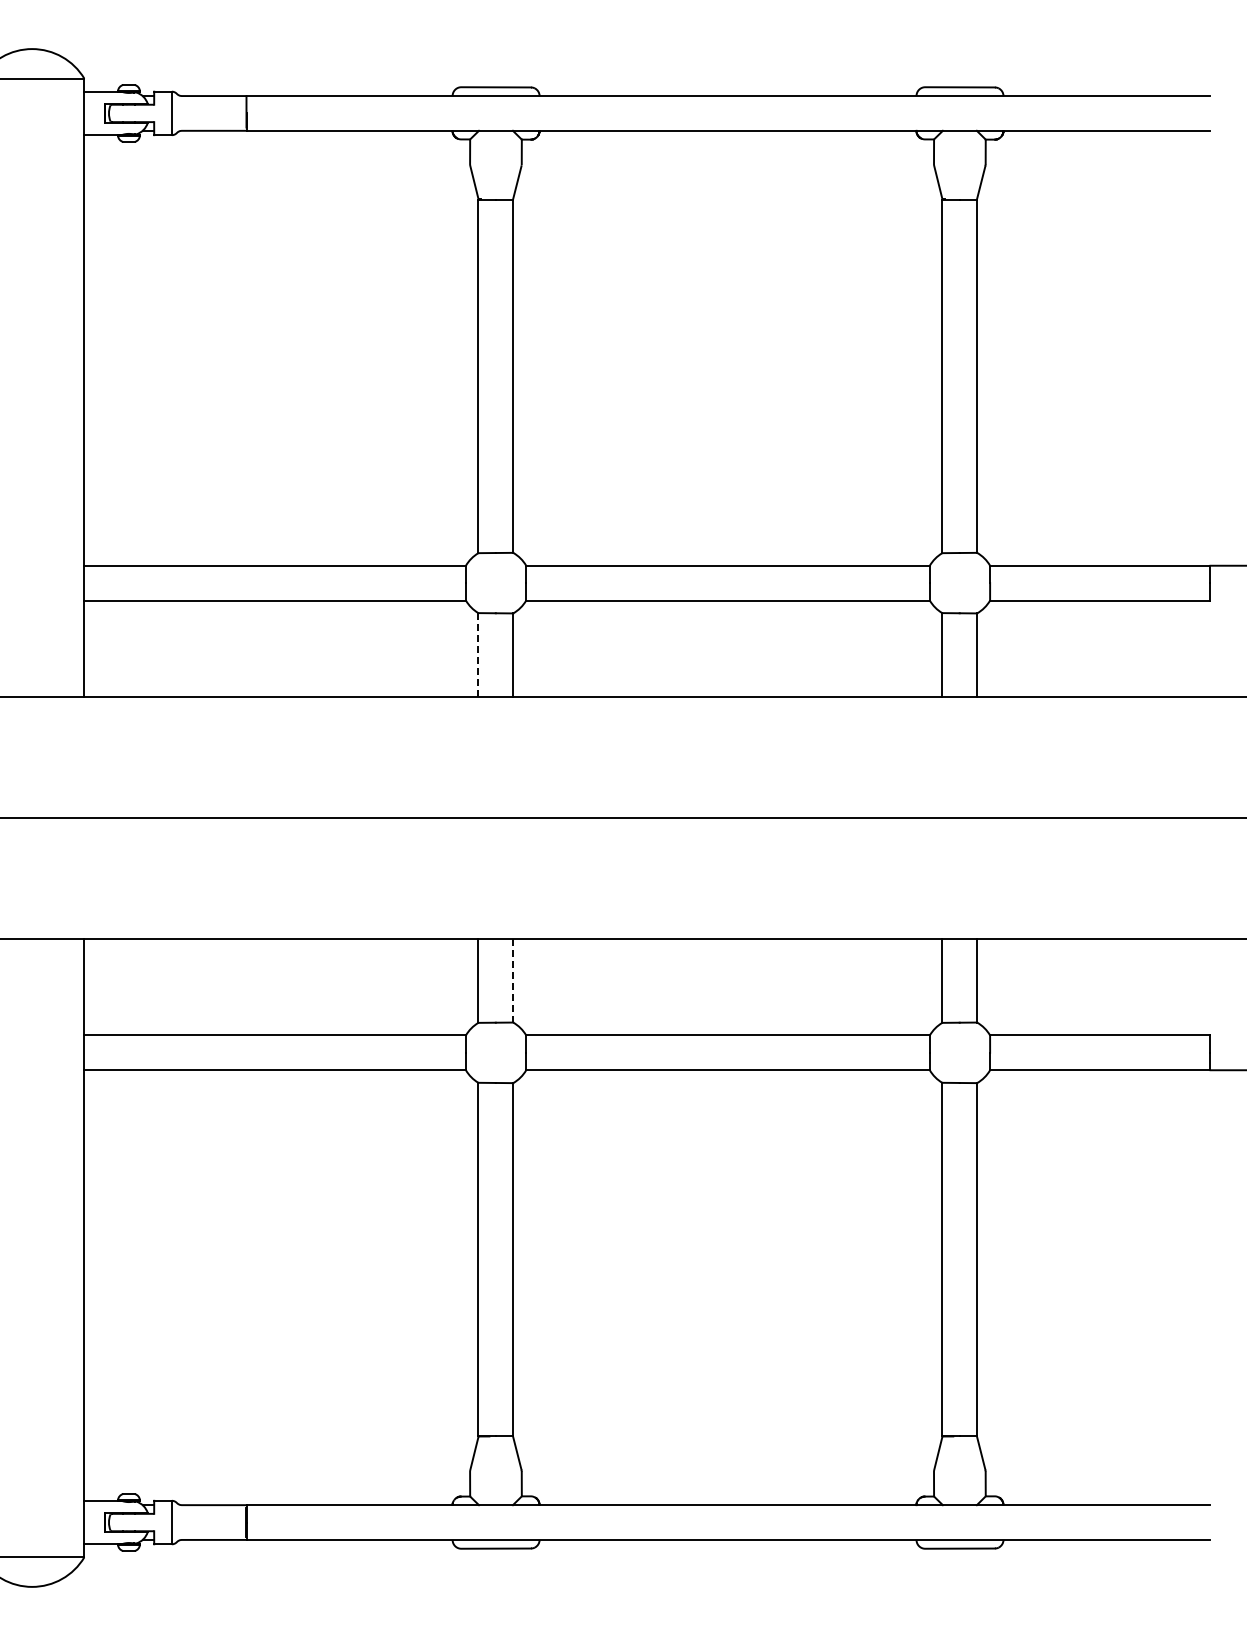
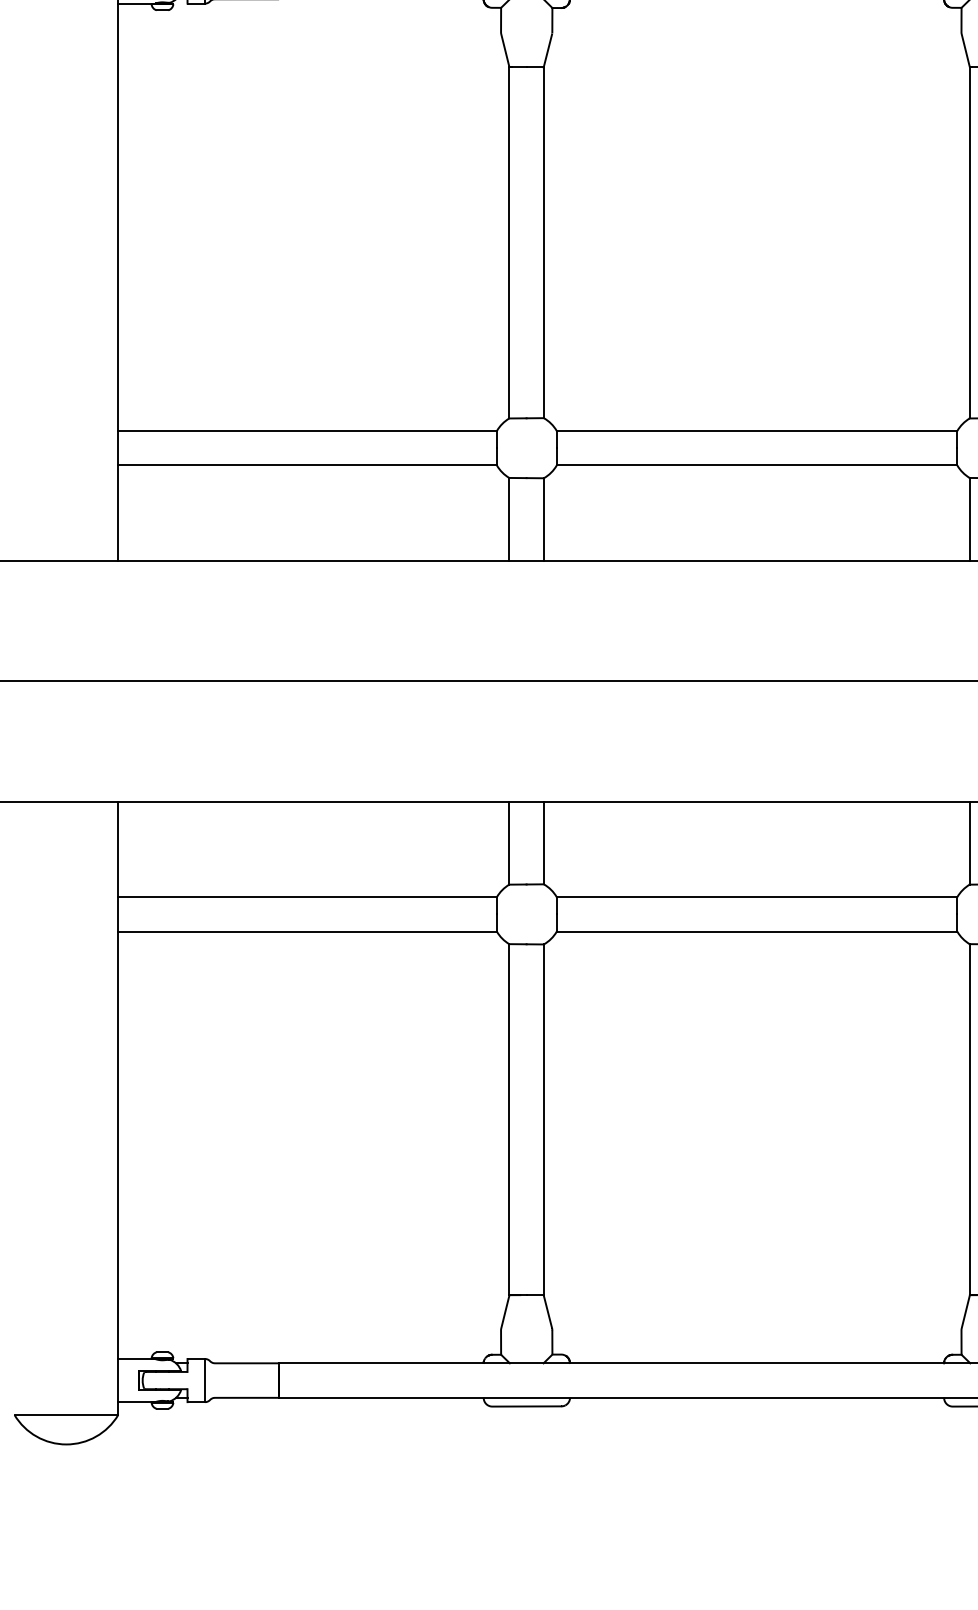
line: (478, 654) -> (509, 519), dashed -> solid
line: (513, 980) -> (544, 842), dashed -> solid

